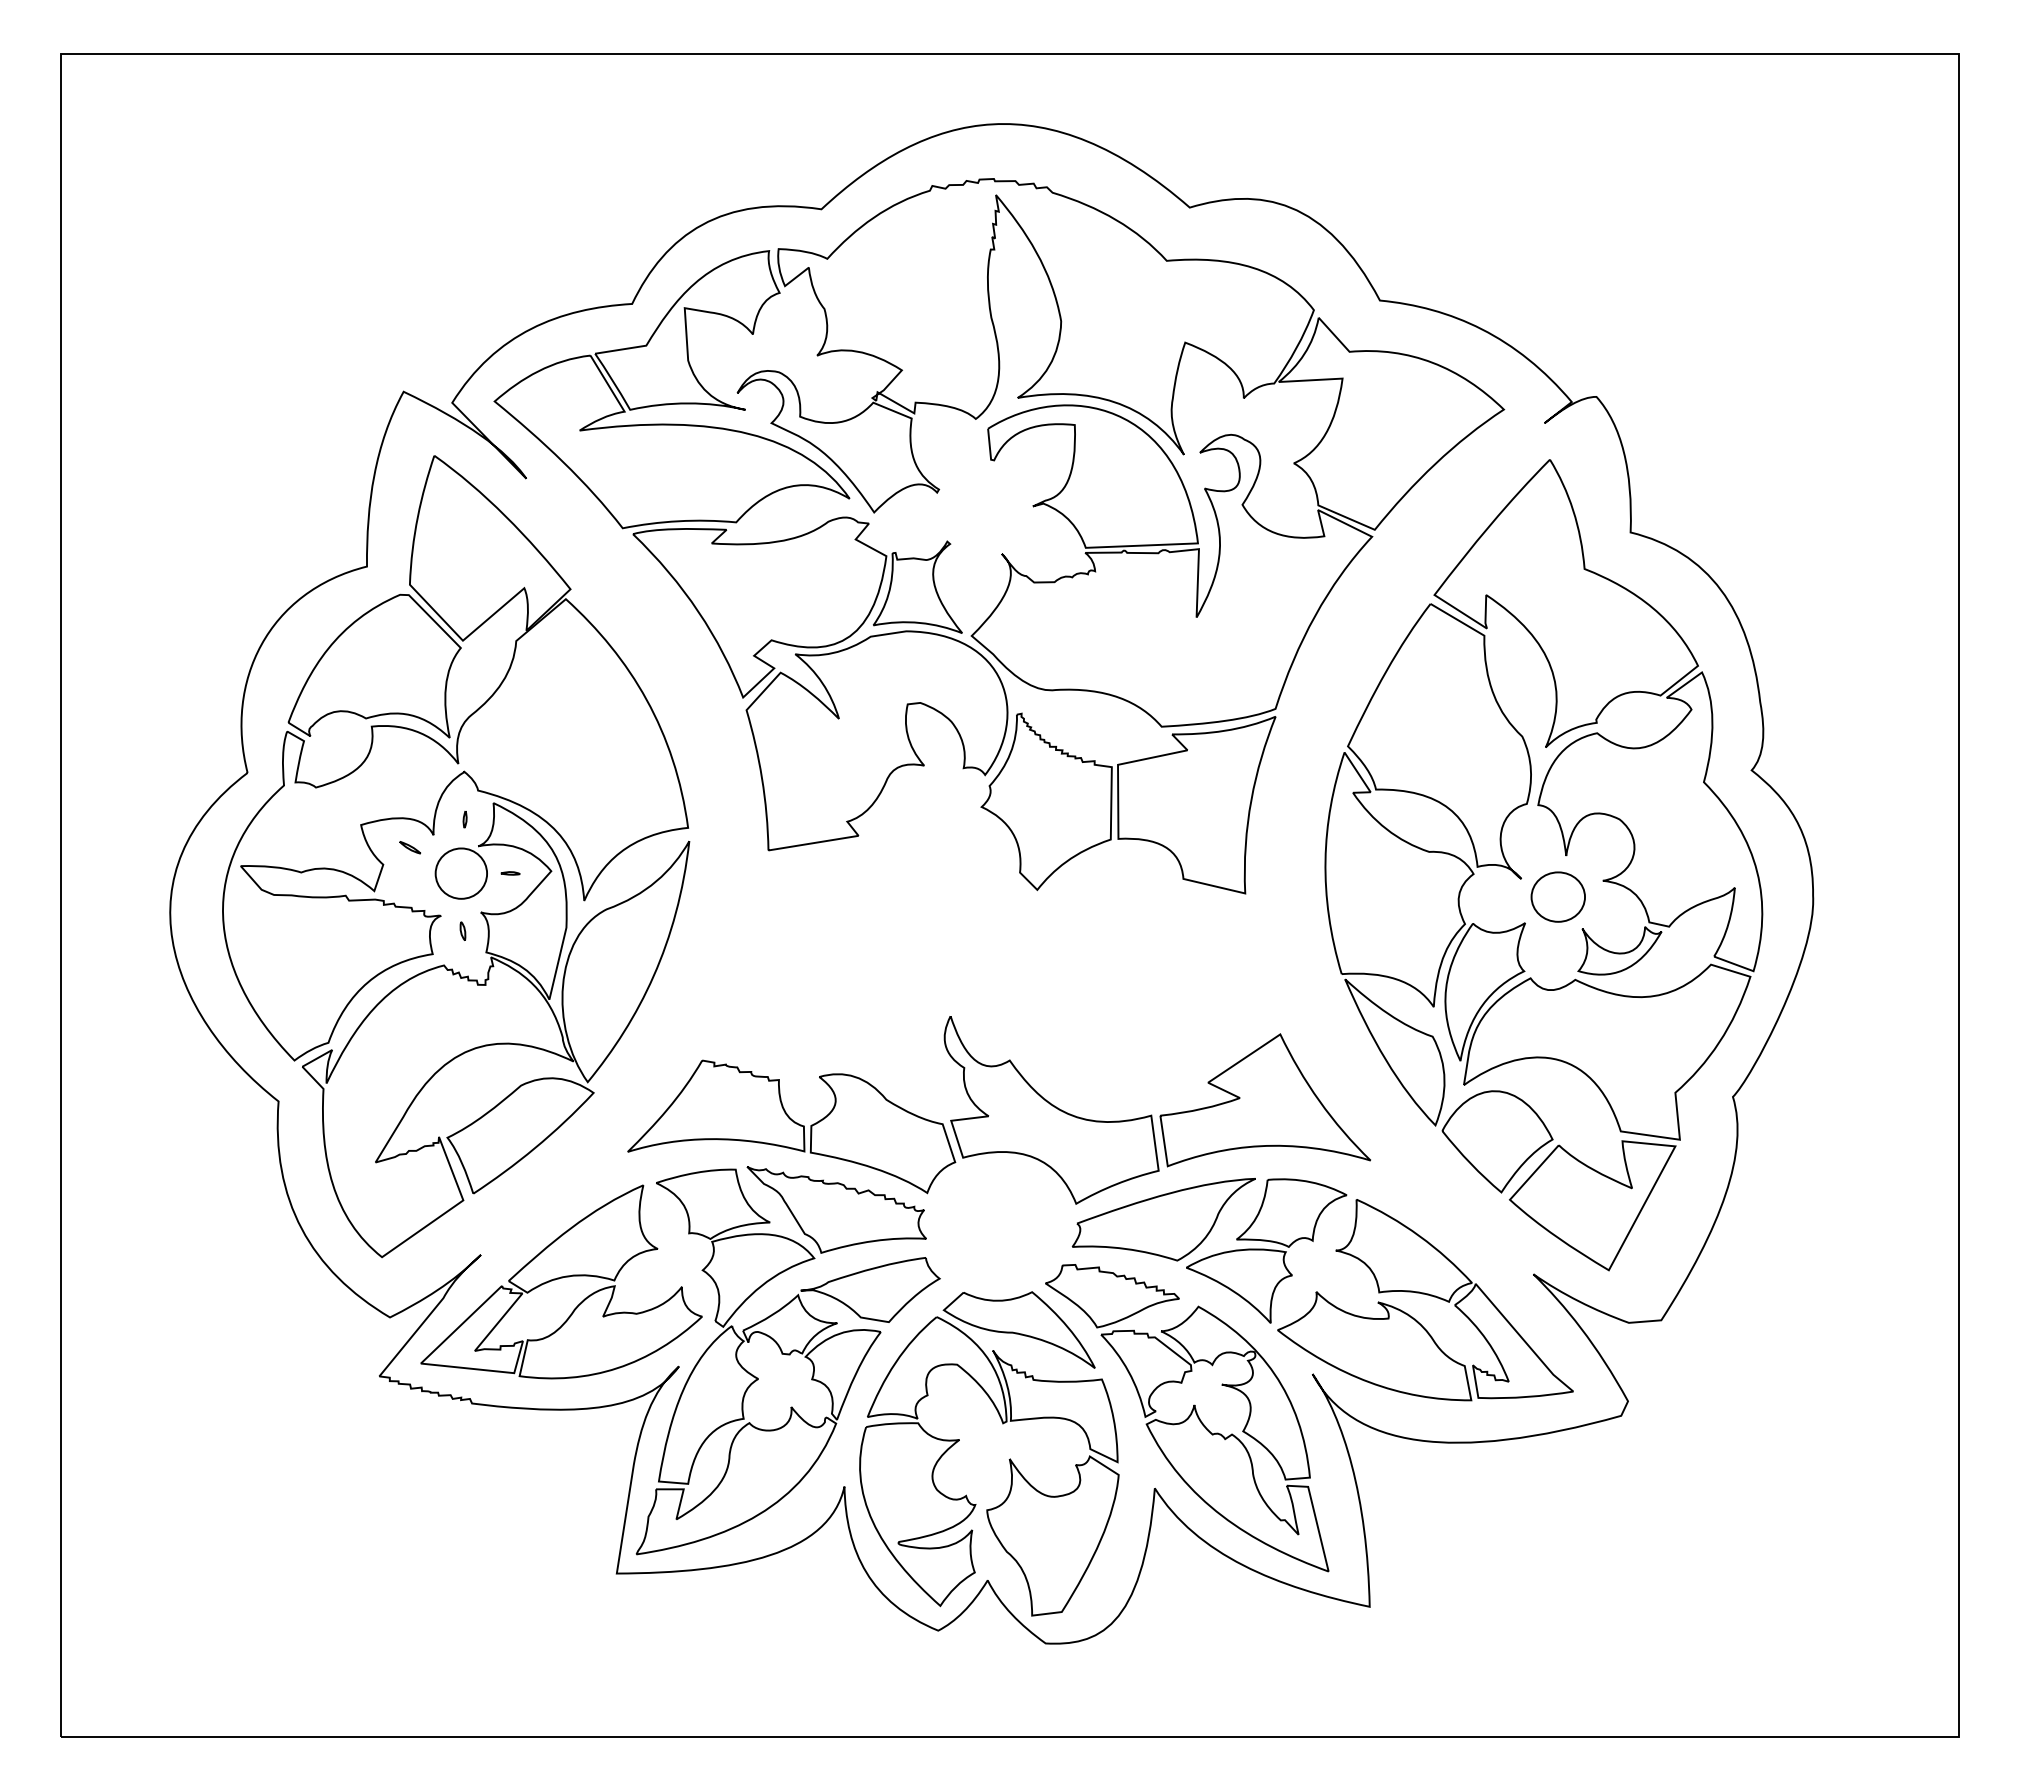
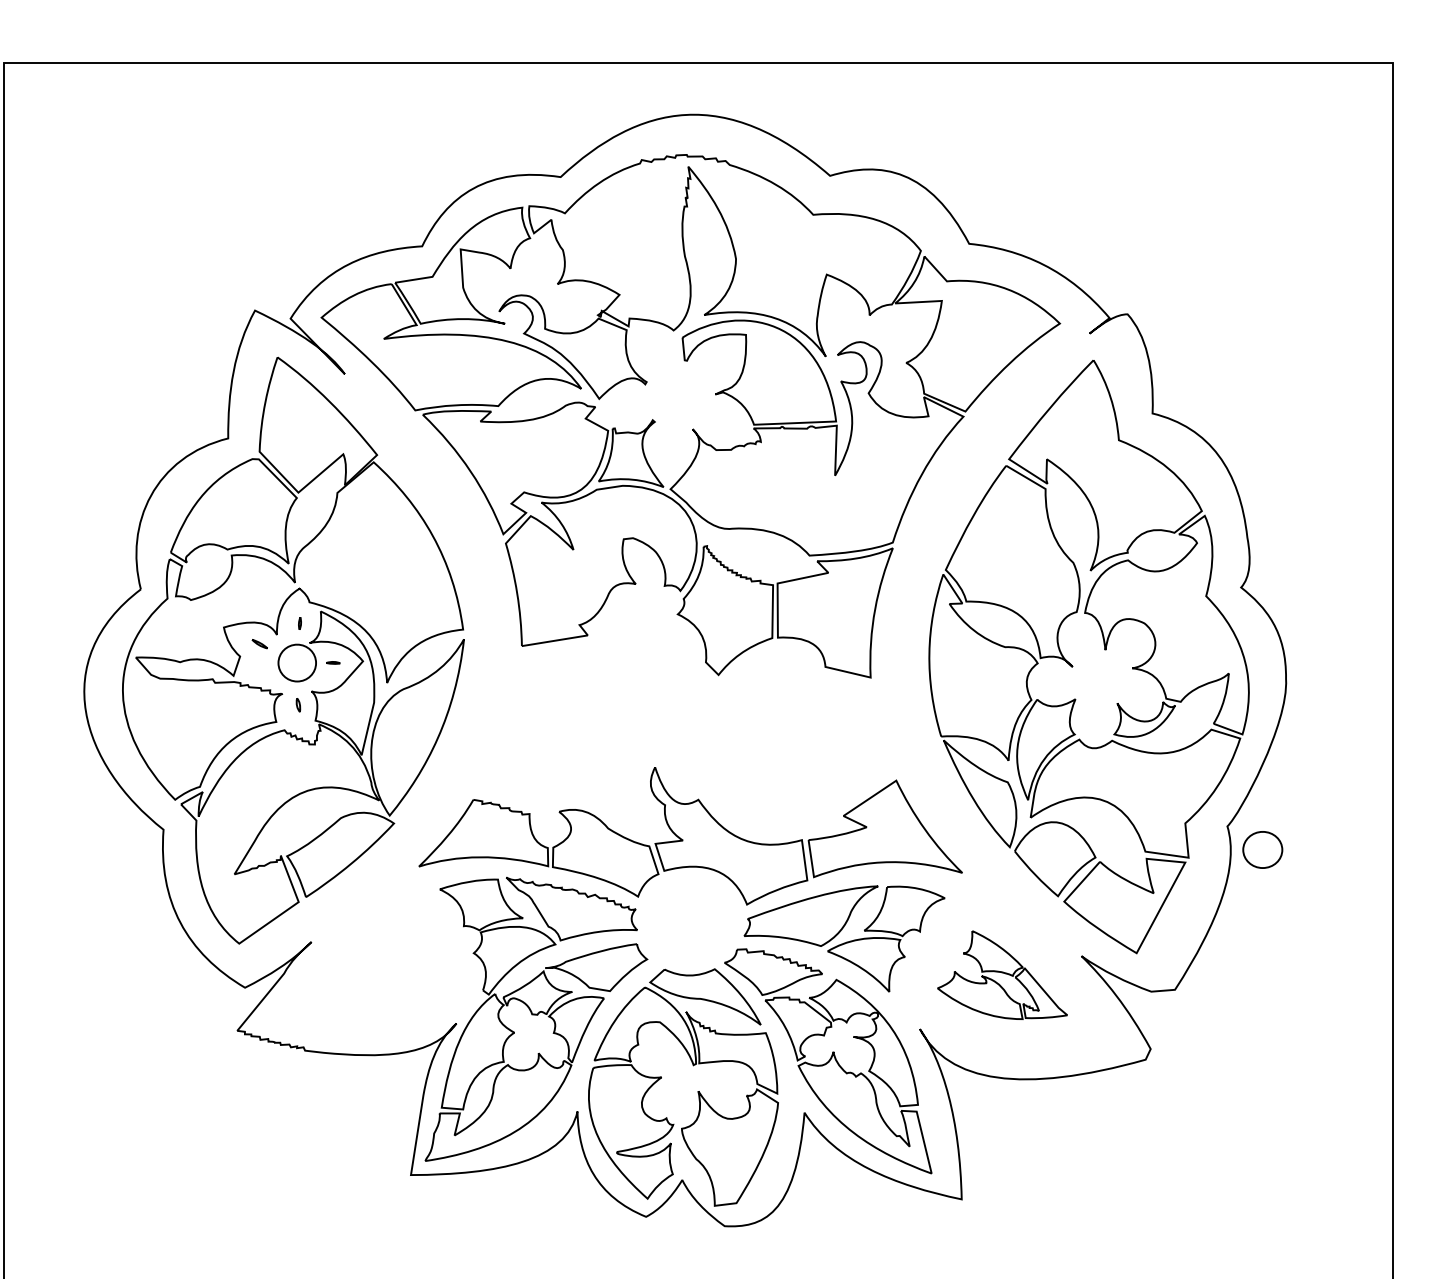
part: (1557, 896) -> (1262, 849), moved
part: (561, 1281) -> (370, 961), removed
part: (1425, 1300) -> (1002, 975), size x0.6

